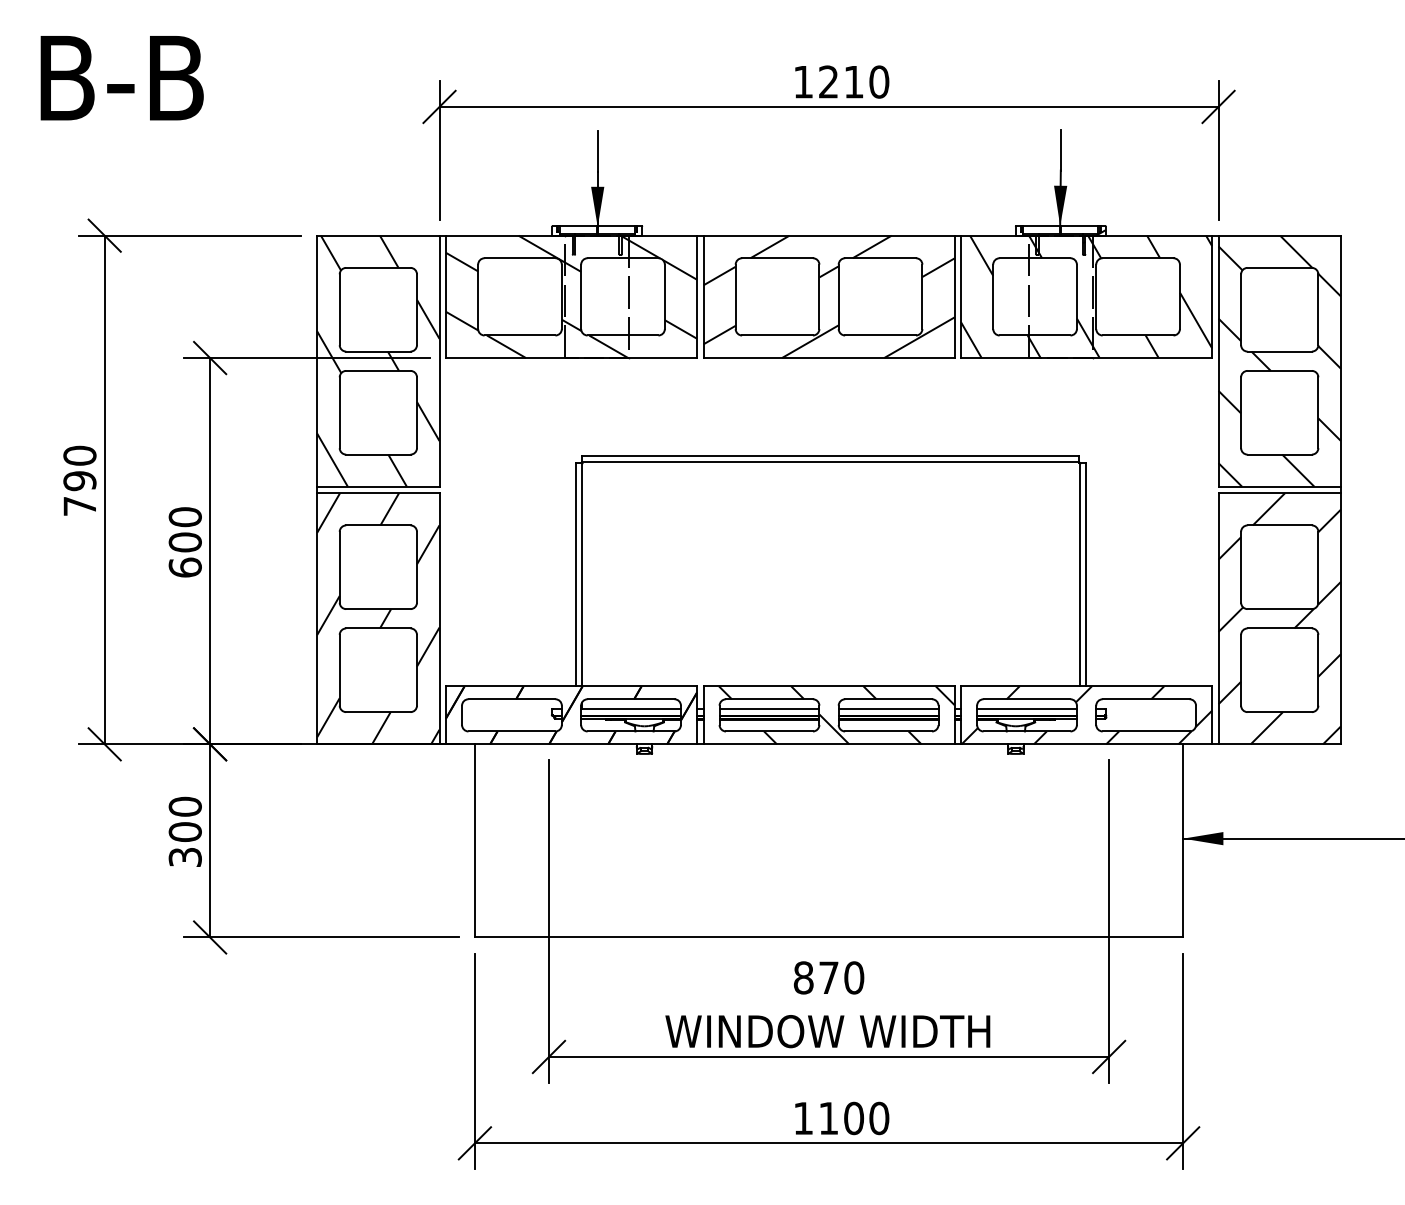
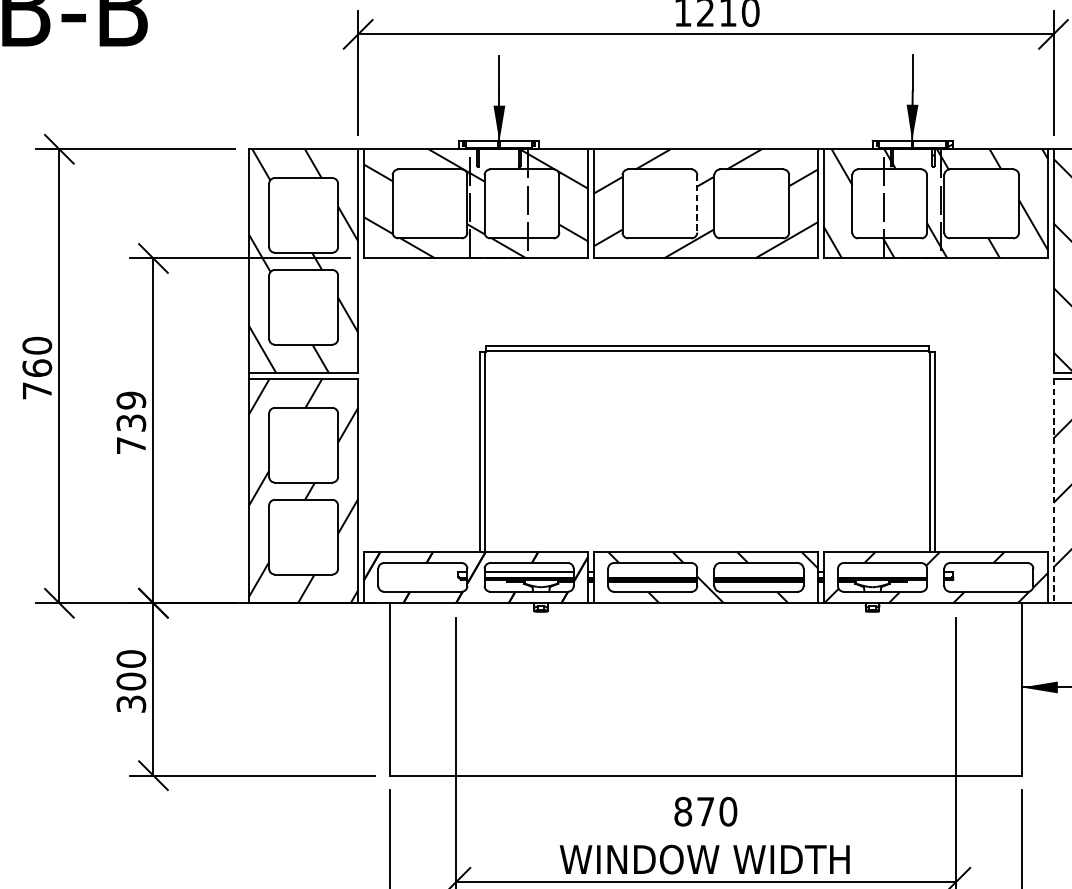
line: (819, 297) -> (697, 204), solid -> dashed
text: (79, 481) -> (36, 368), 790 -> 760
text: (184, 542) -> (130, 423), 600 -> 739
line: (1218, 618) -> (1053, 490), solid -> dashed
line: (769, 709) -> (652, 572), removed
line: (888, 709) -> (758, 572), removed
line: (1026, 709) -> (882, 572), removed

